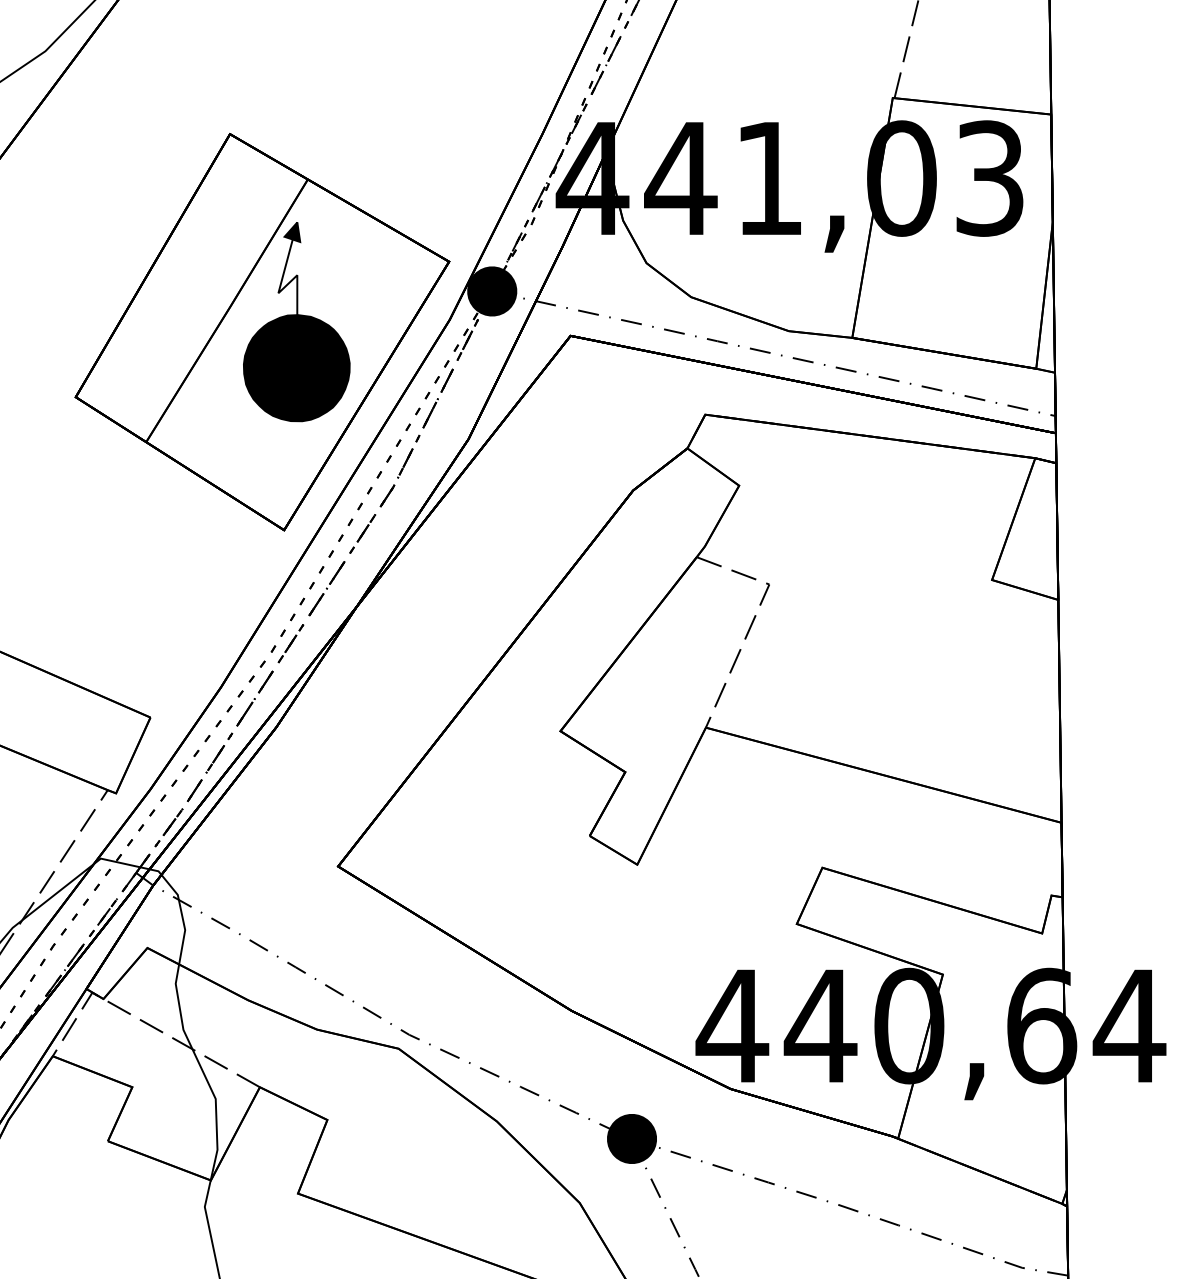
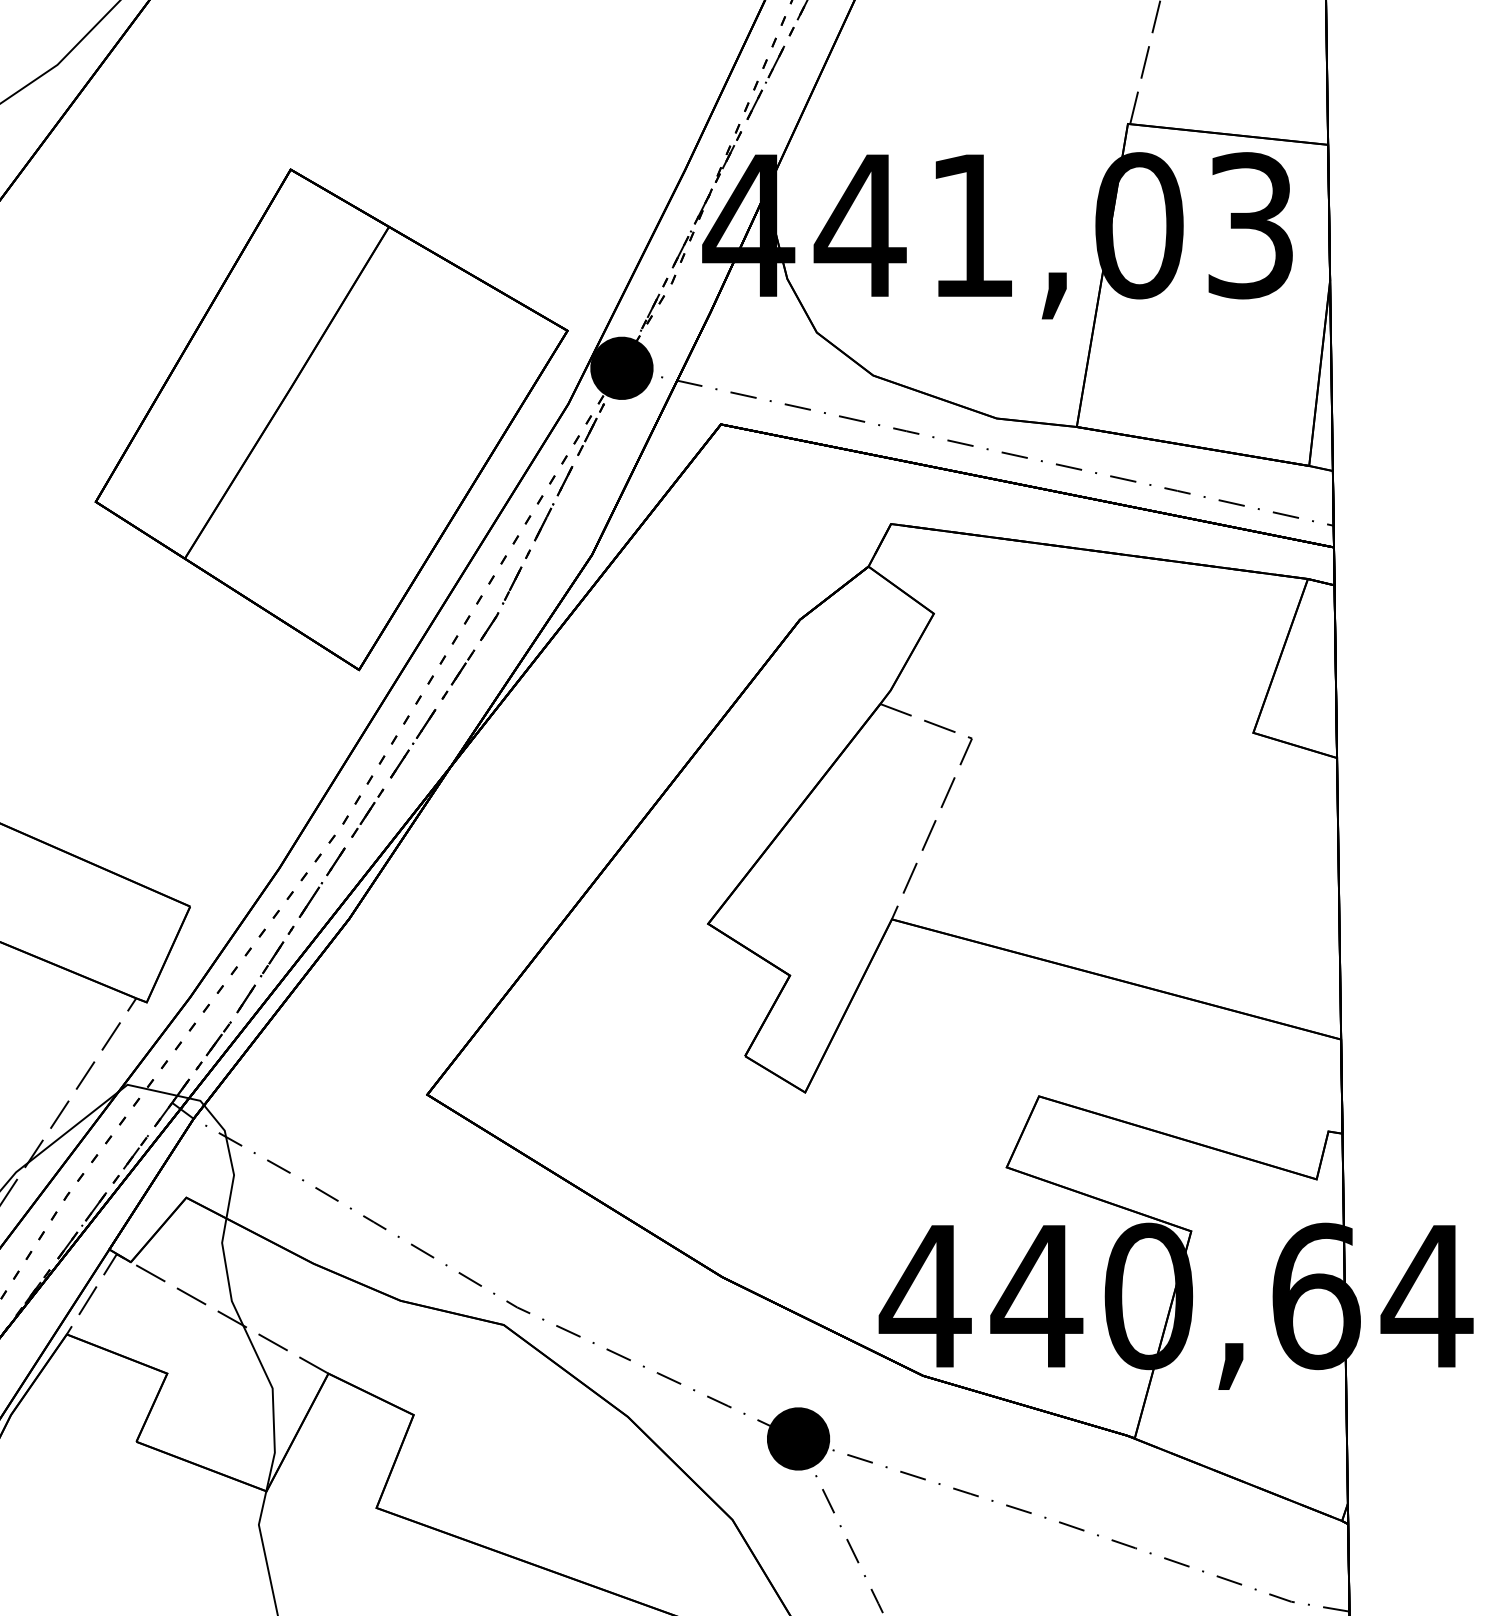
part: (296, 322) -> (374, 407), removed

